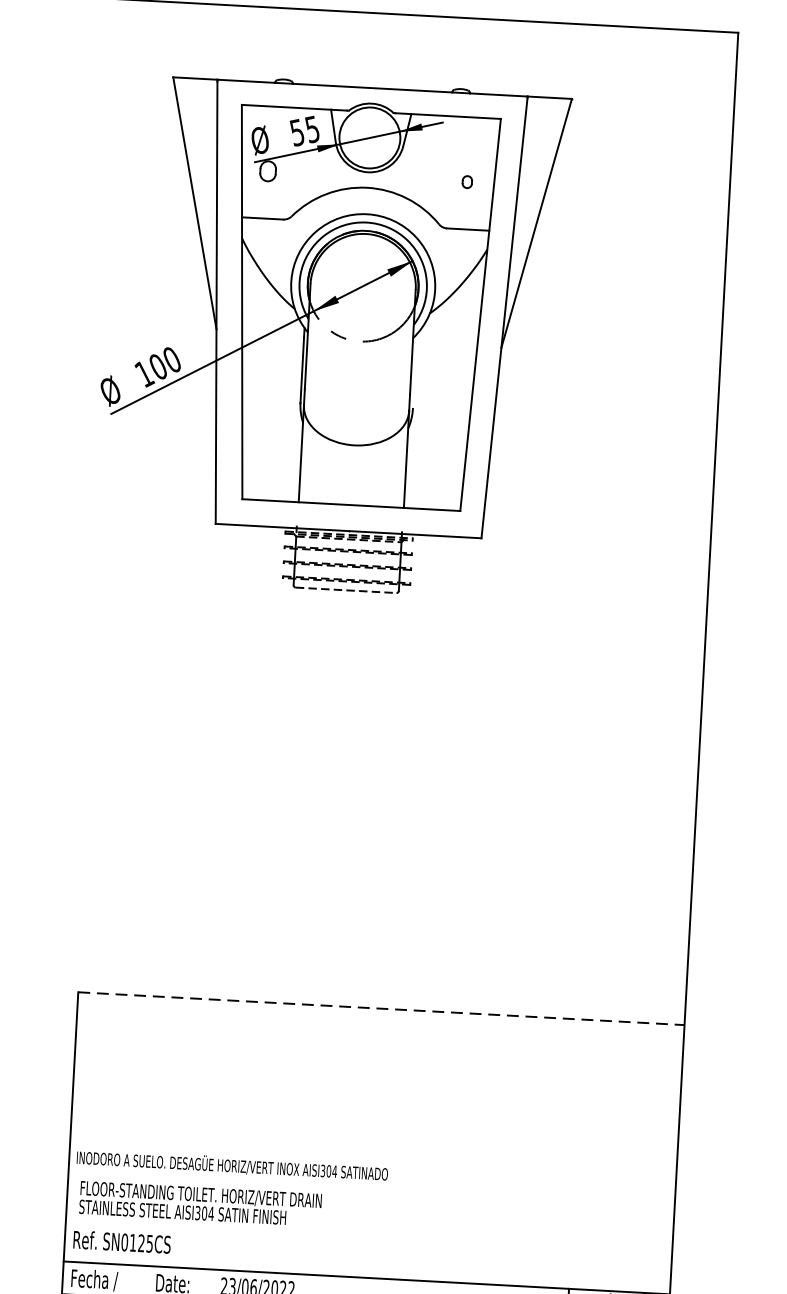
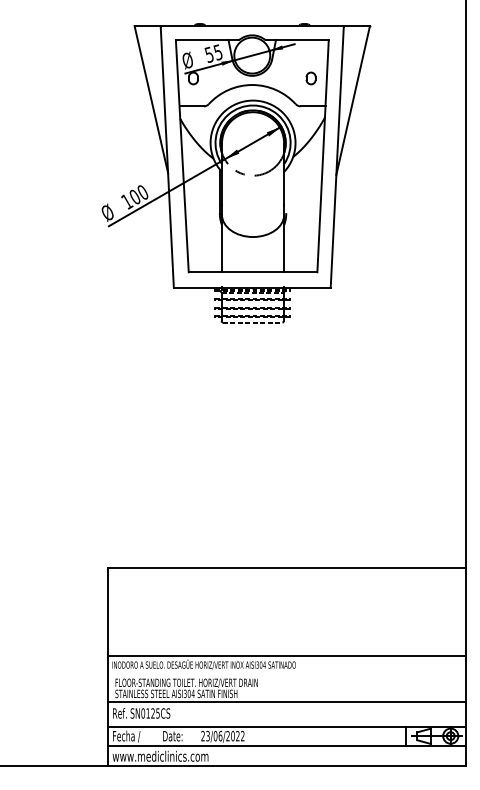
part: (466, 182) -> (310, 78), size x1.67
line: (380, 1008) -> (286, 567), dashed -> solid
line: (372, 1157) -> (286, 655), added
line: (368, 1235) -> (286, 701), added

